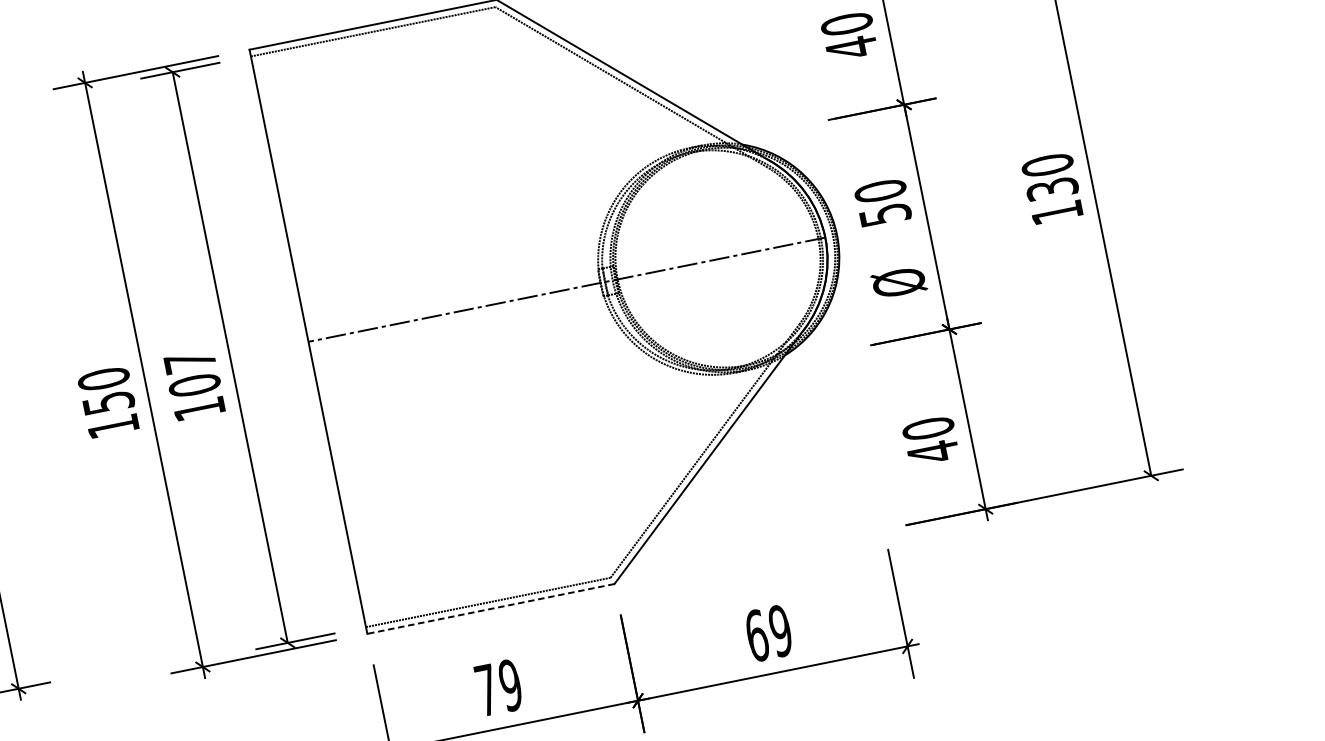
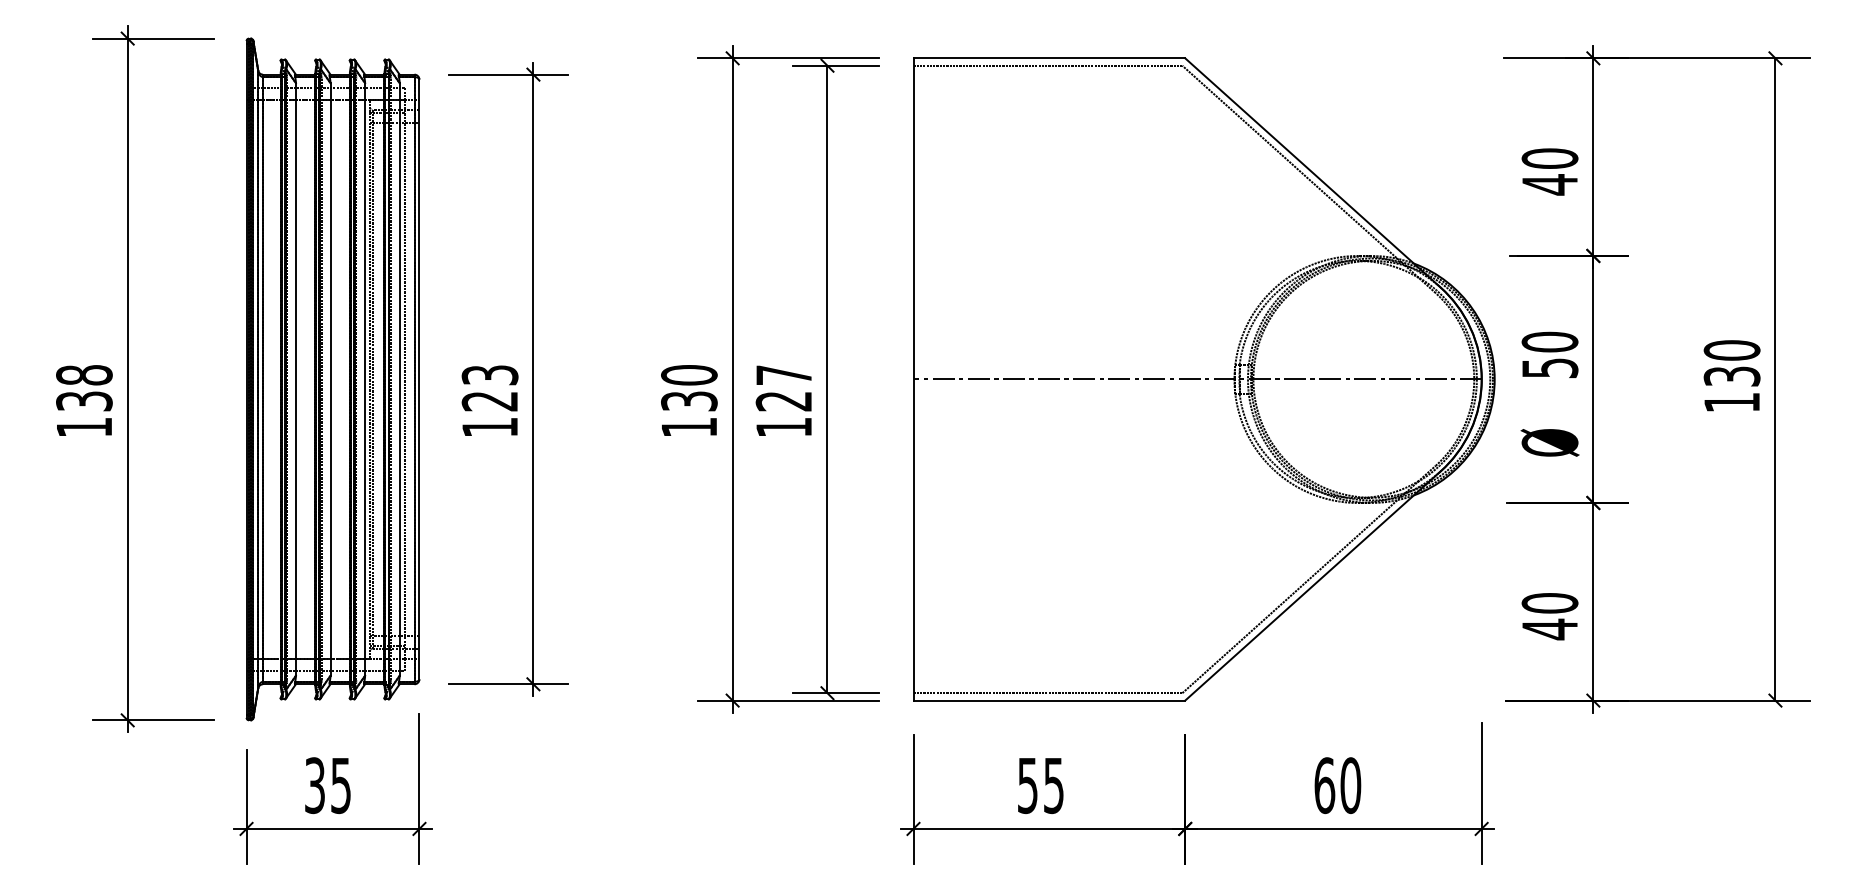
text: (194, 385) -> (783, 401), 107 -> 127
text: (108, 402) -> (689, 400), 150 -> 130
line: (491, 608) -> (1049, 700), dashed -> solid
text: (780, 630) -> (1350, 785), 69 -> 60
text: (499, 687) -> (1041, 785), 79 -> 55

